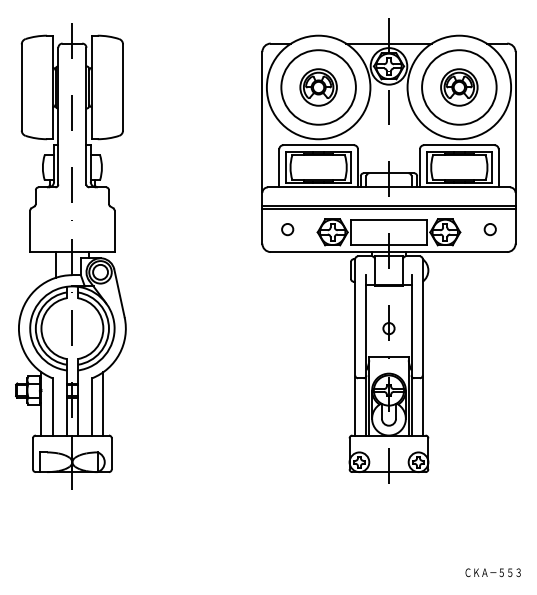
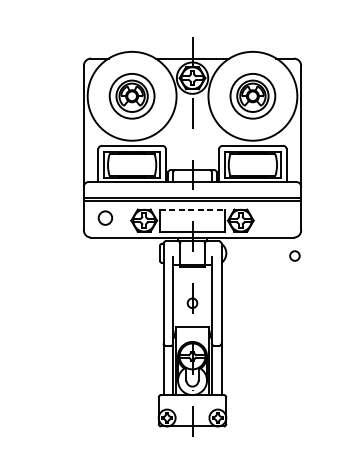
circle: (318, 87) -> (132, 96), size x0.7
circle: (459, 87) -> (253, 96), size x0.7
line: (388, 219) -> (192, 209), solid -> dashed
circle: (287, 229) -> (105, 218), size x1.4
circle: (489, 229) -> (294, 255), moved

